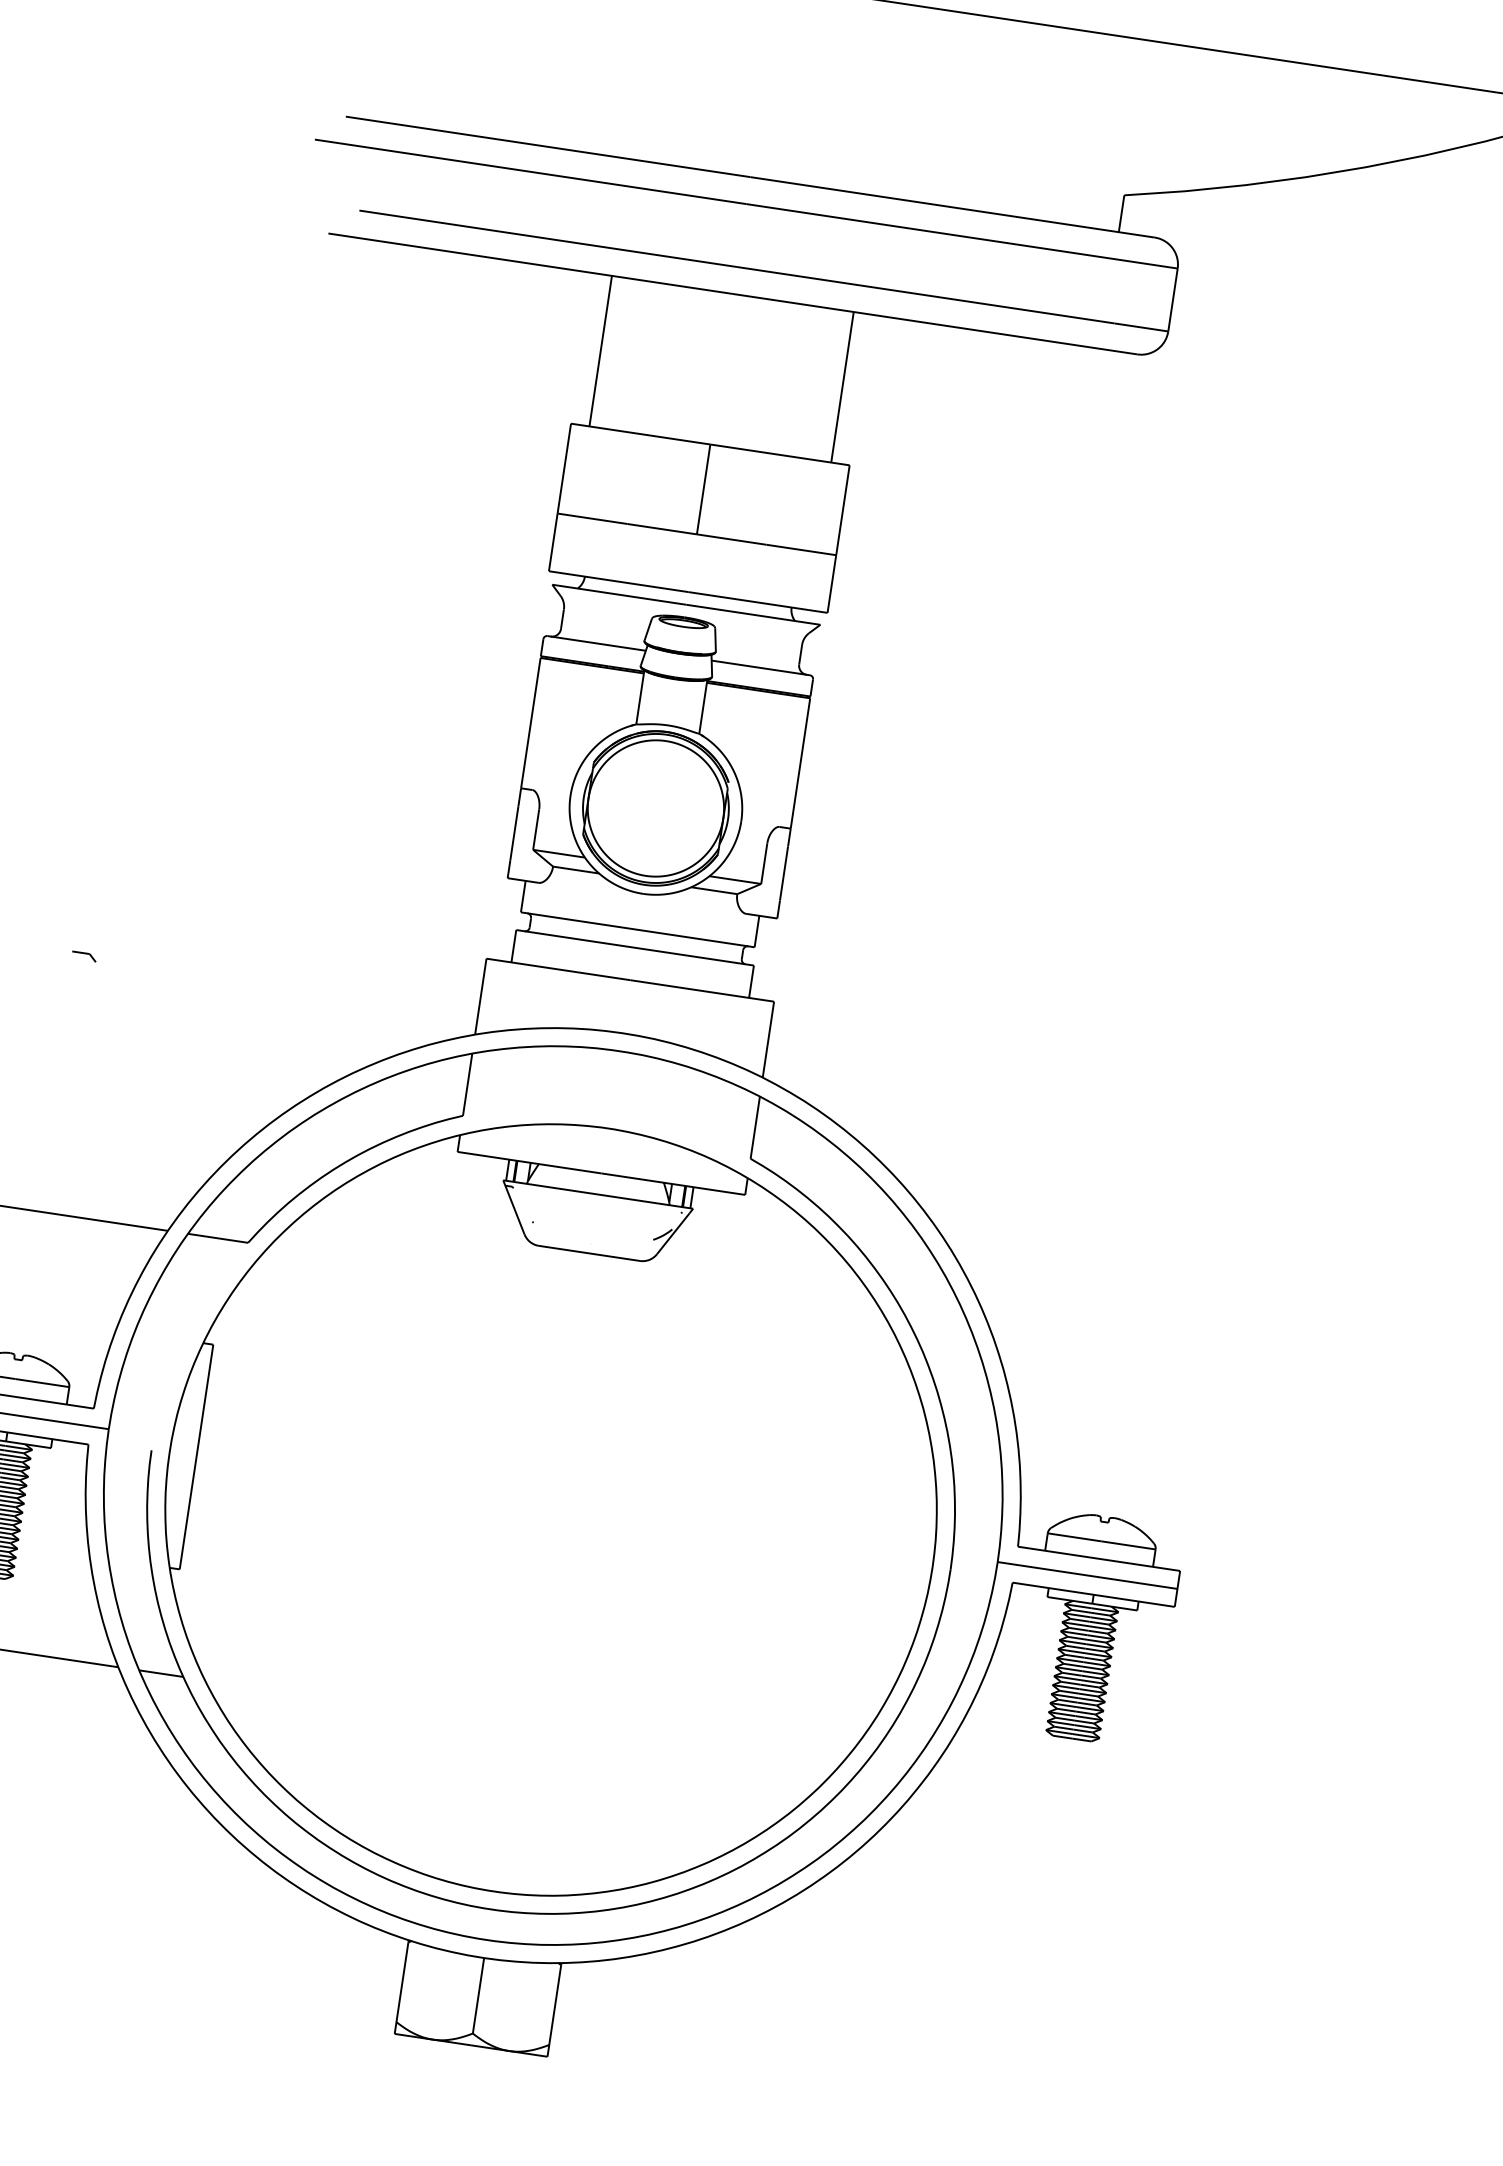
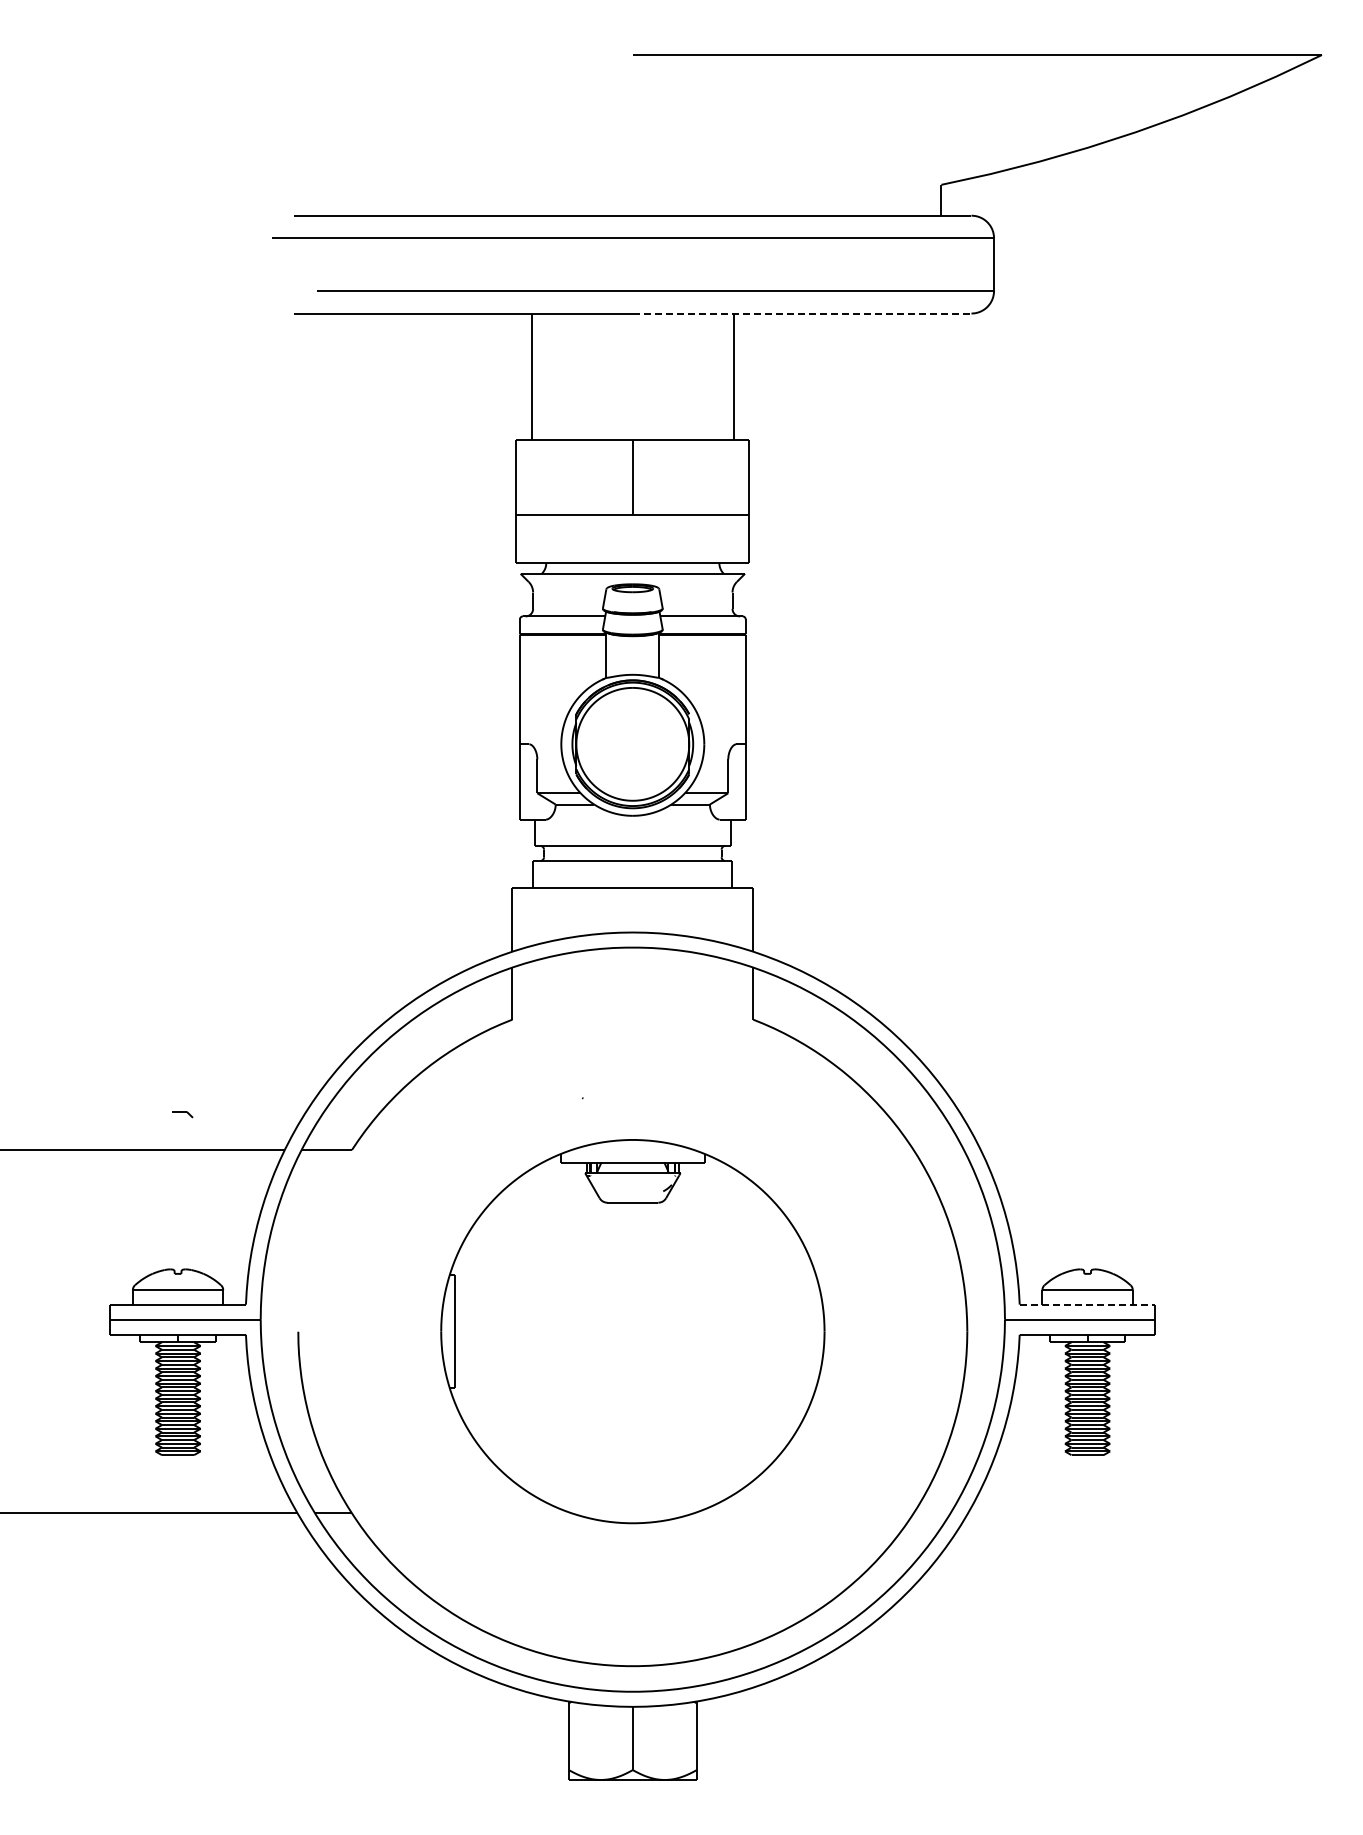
line: (935, 324) -> (802, 313), solid -> dashed
part: (83, 956) -> (182, 1114), moved
part: (550, 1509) -> (632, 1331), size x0.6
line: (1098, 1558) -> (1087, 1304), solid -> dashed

